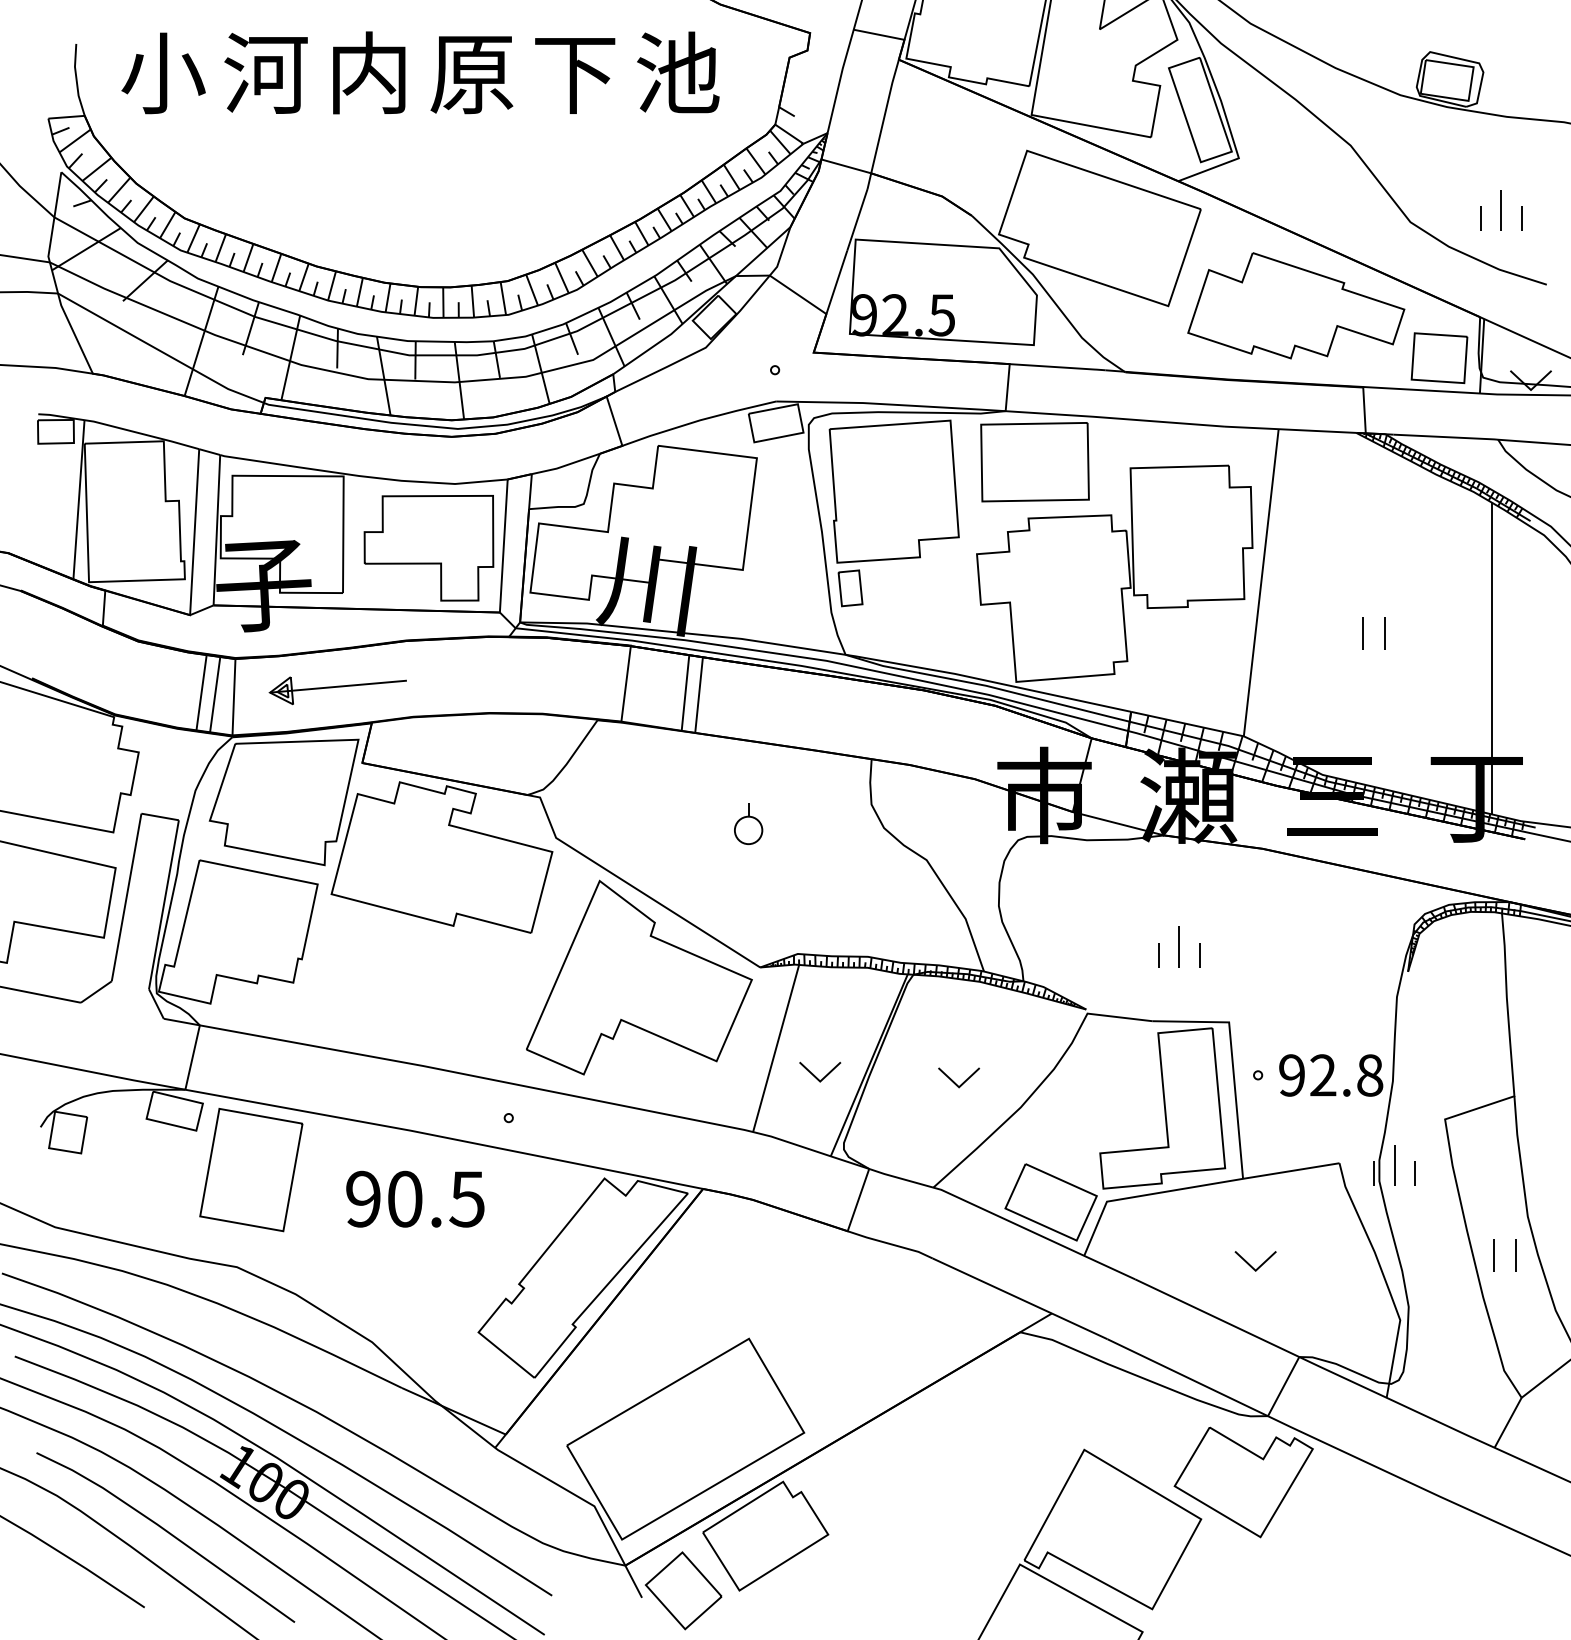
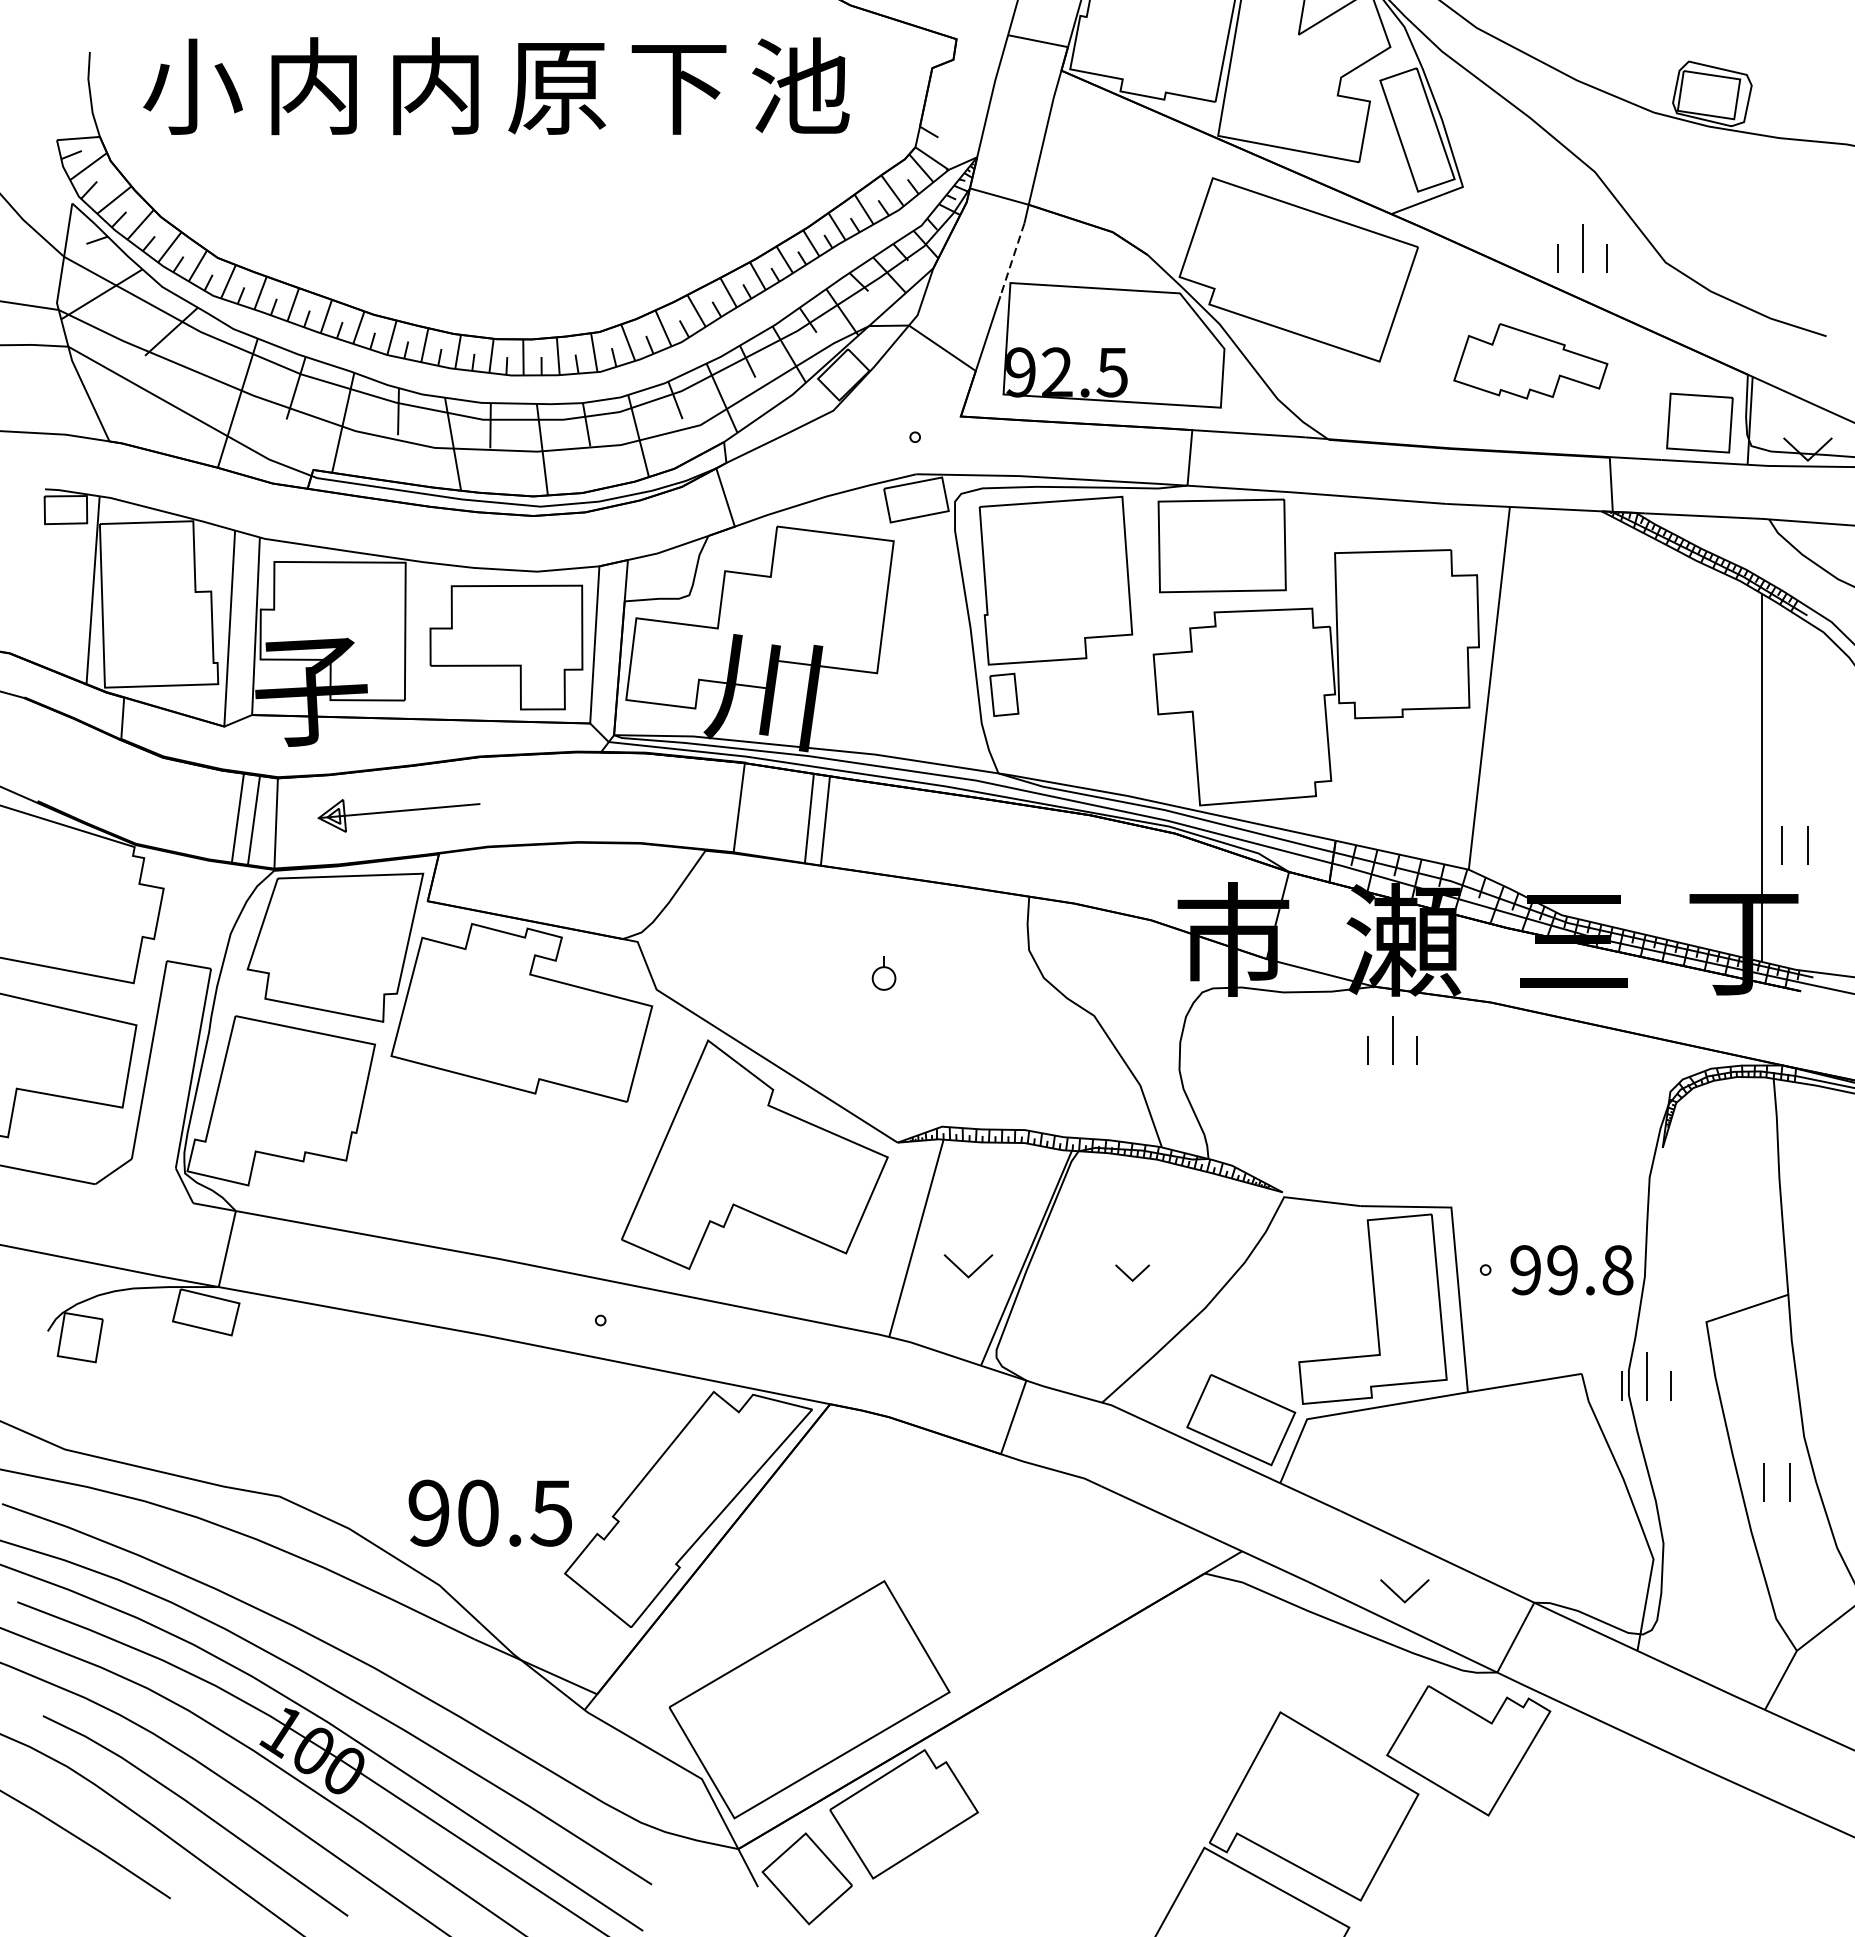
text: (265, 72) -> (313, 85), 河 -> 内
part: (1501, 210) -> (1582, 248), moved
line: (857, 220) -> (1012, 260), solid -> dashed
part: (1296, 305) -> (1530, 360), size x0.6
part: (1363, 633) -> (1782, 845), moved
part: (748, 823) -> (883, 972), size x0.7
part: (1179, 946) -> (1392, 1039), moved
text: (1323, 1075) -> (1562, 1270), 92.8 -> 99.8
part: (959, 1077) -> (1132, 1272), size x0.7
part: (251, 1170) -> (296, 1382), removed
text: (415, 1198) -> (490, 1512), moved
part: (1255, 1261) -> (1404, 1591), moved

